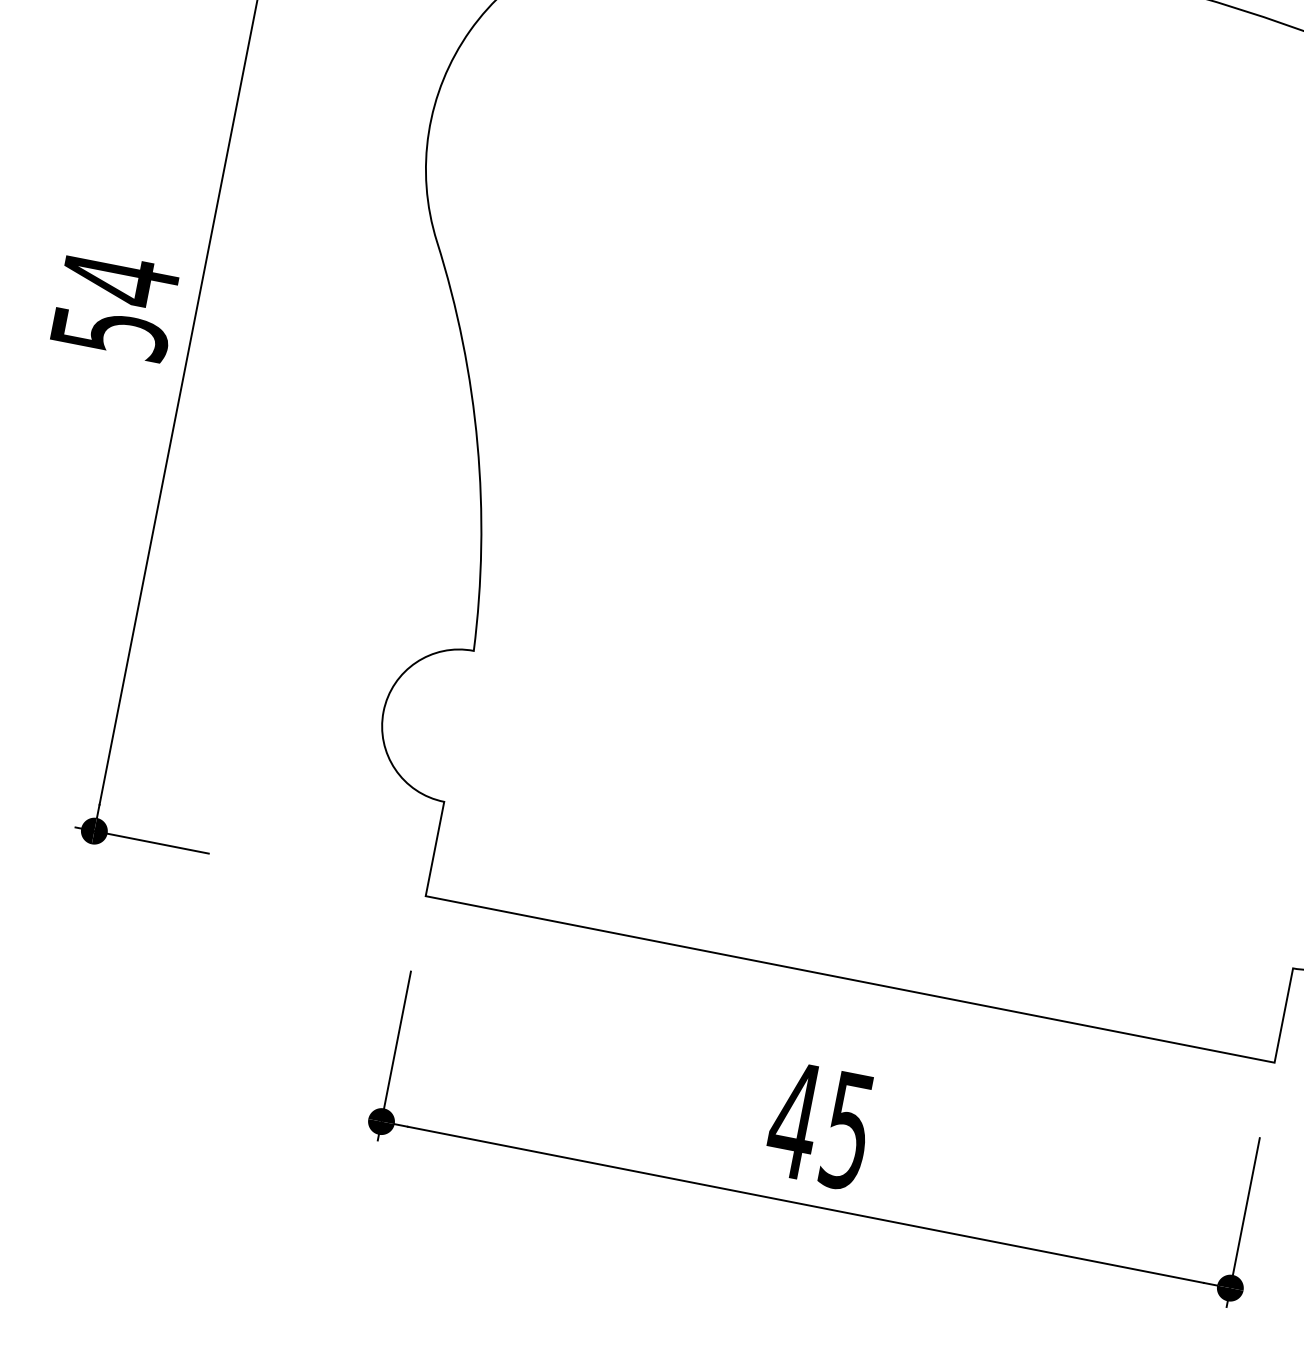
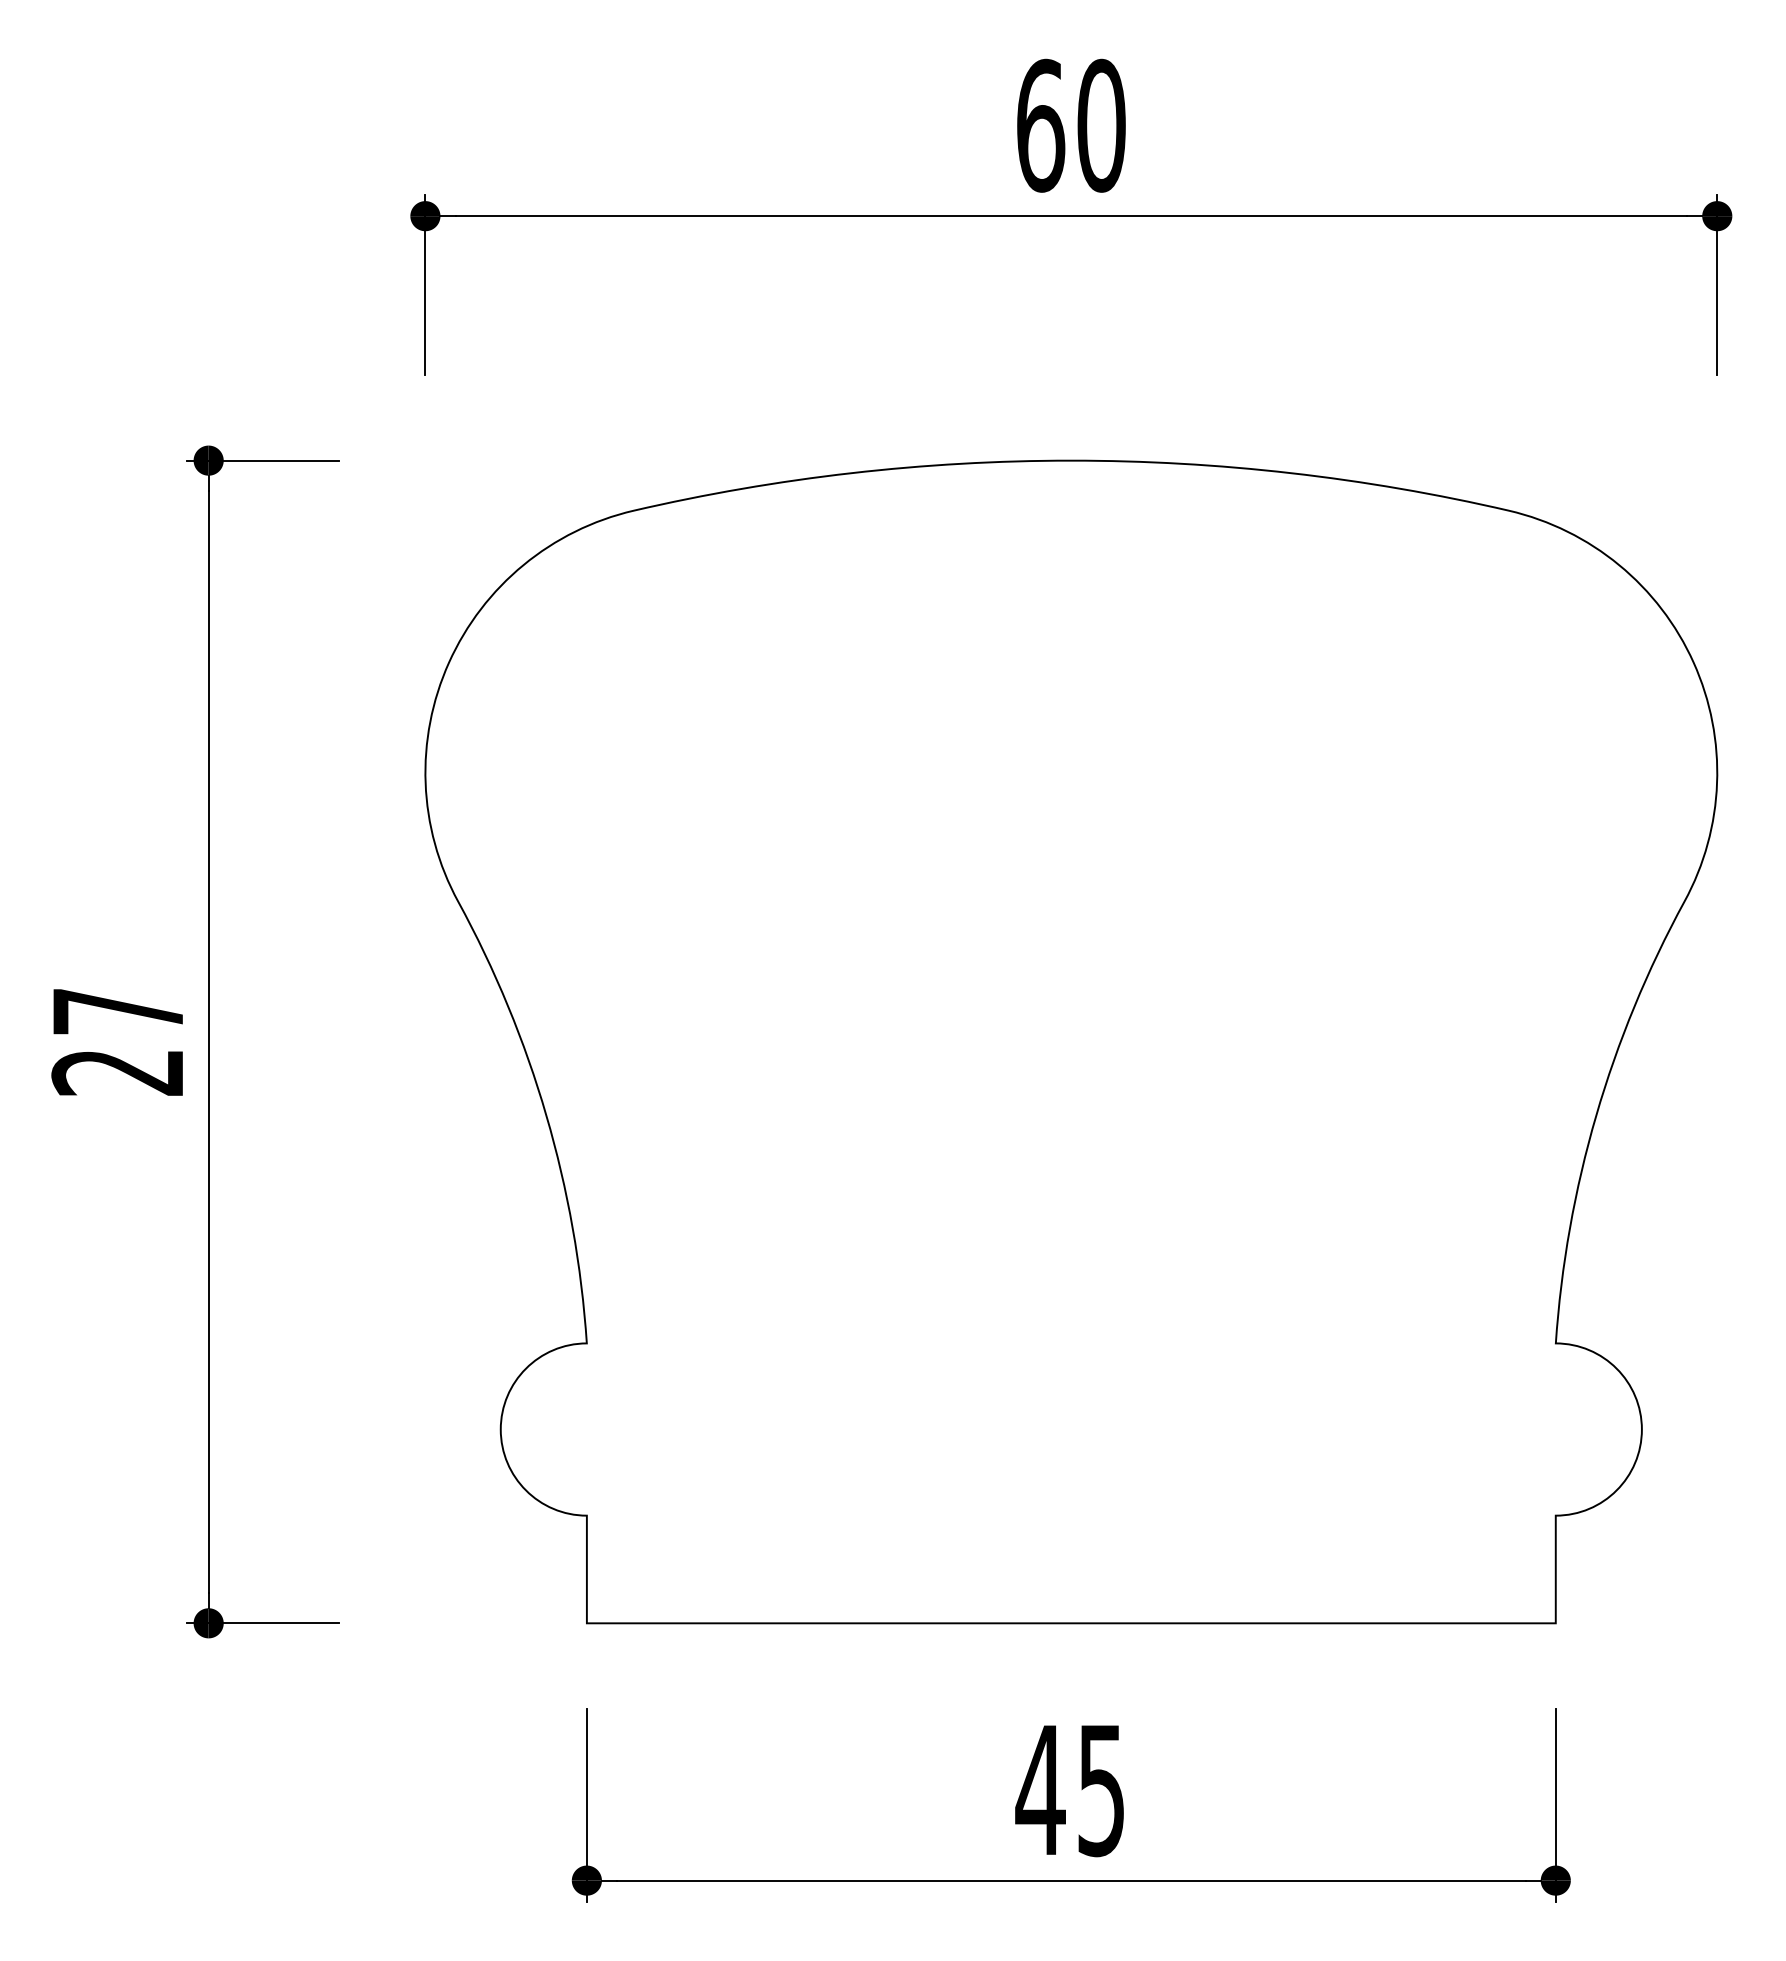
text: (115, 305) -> (118, 1040), 54 -> 27

